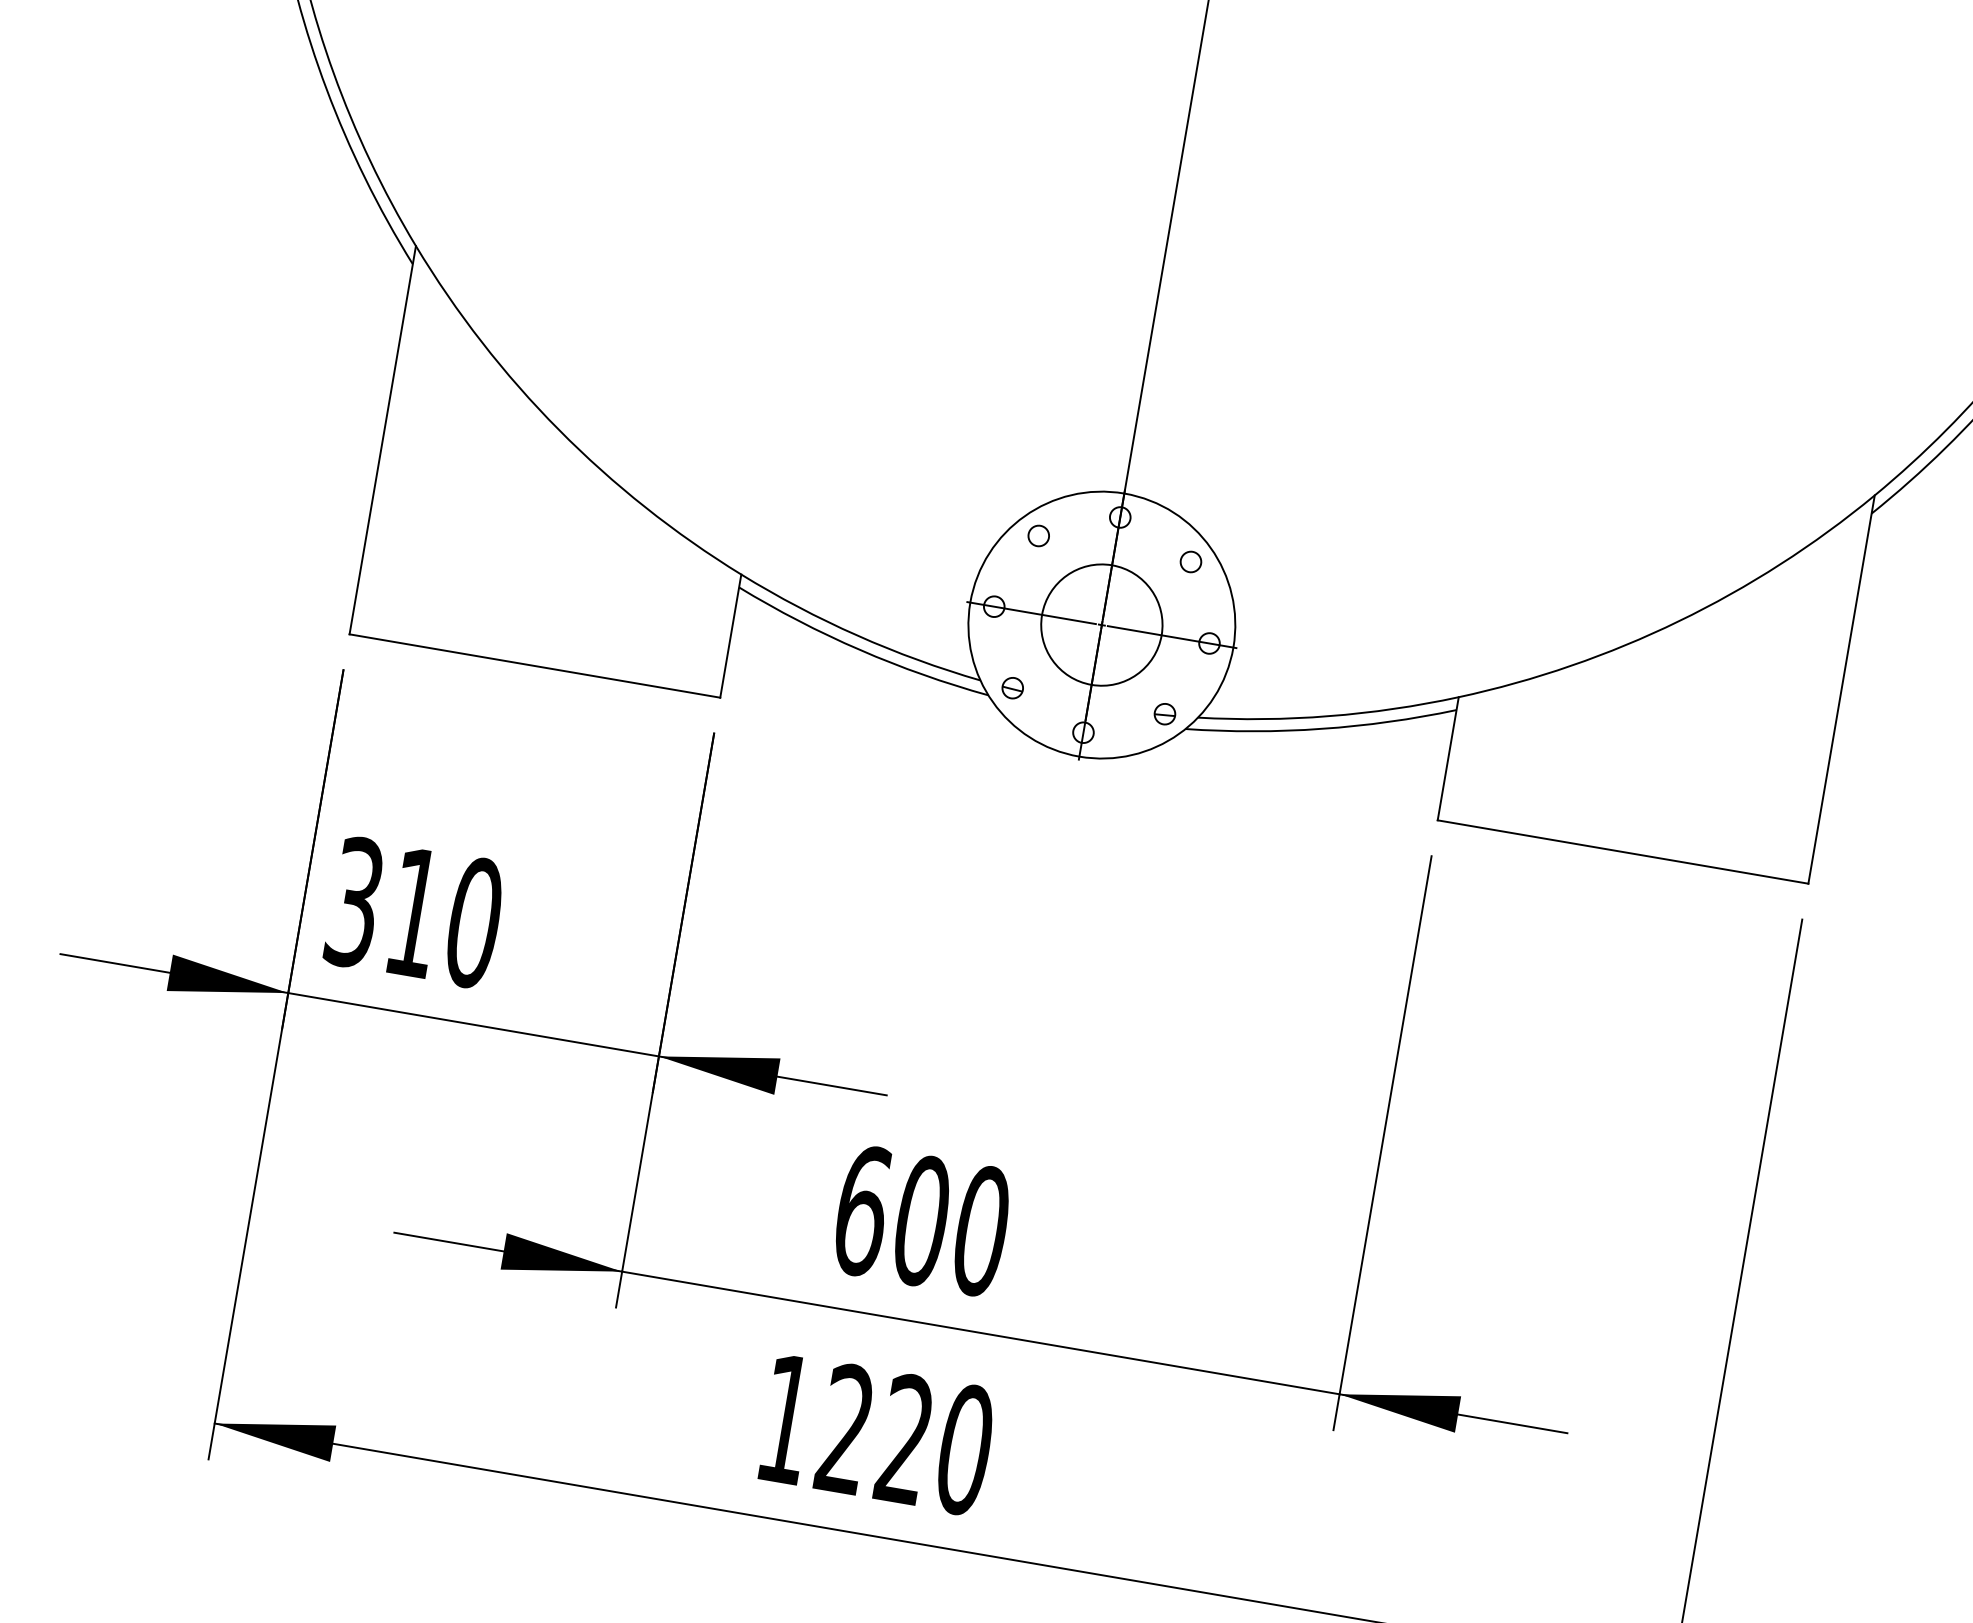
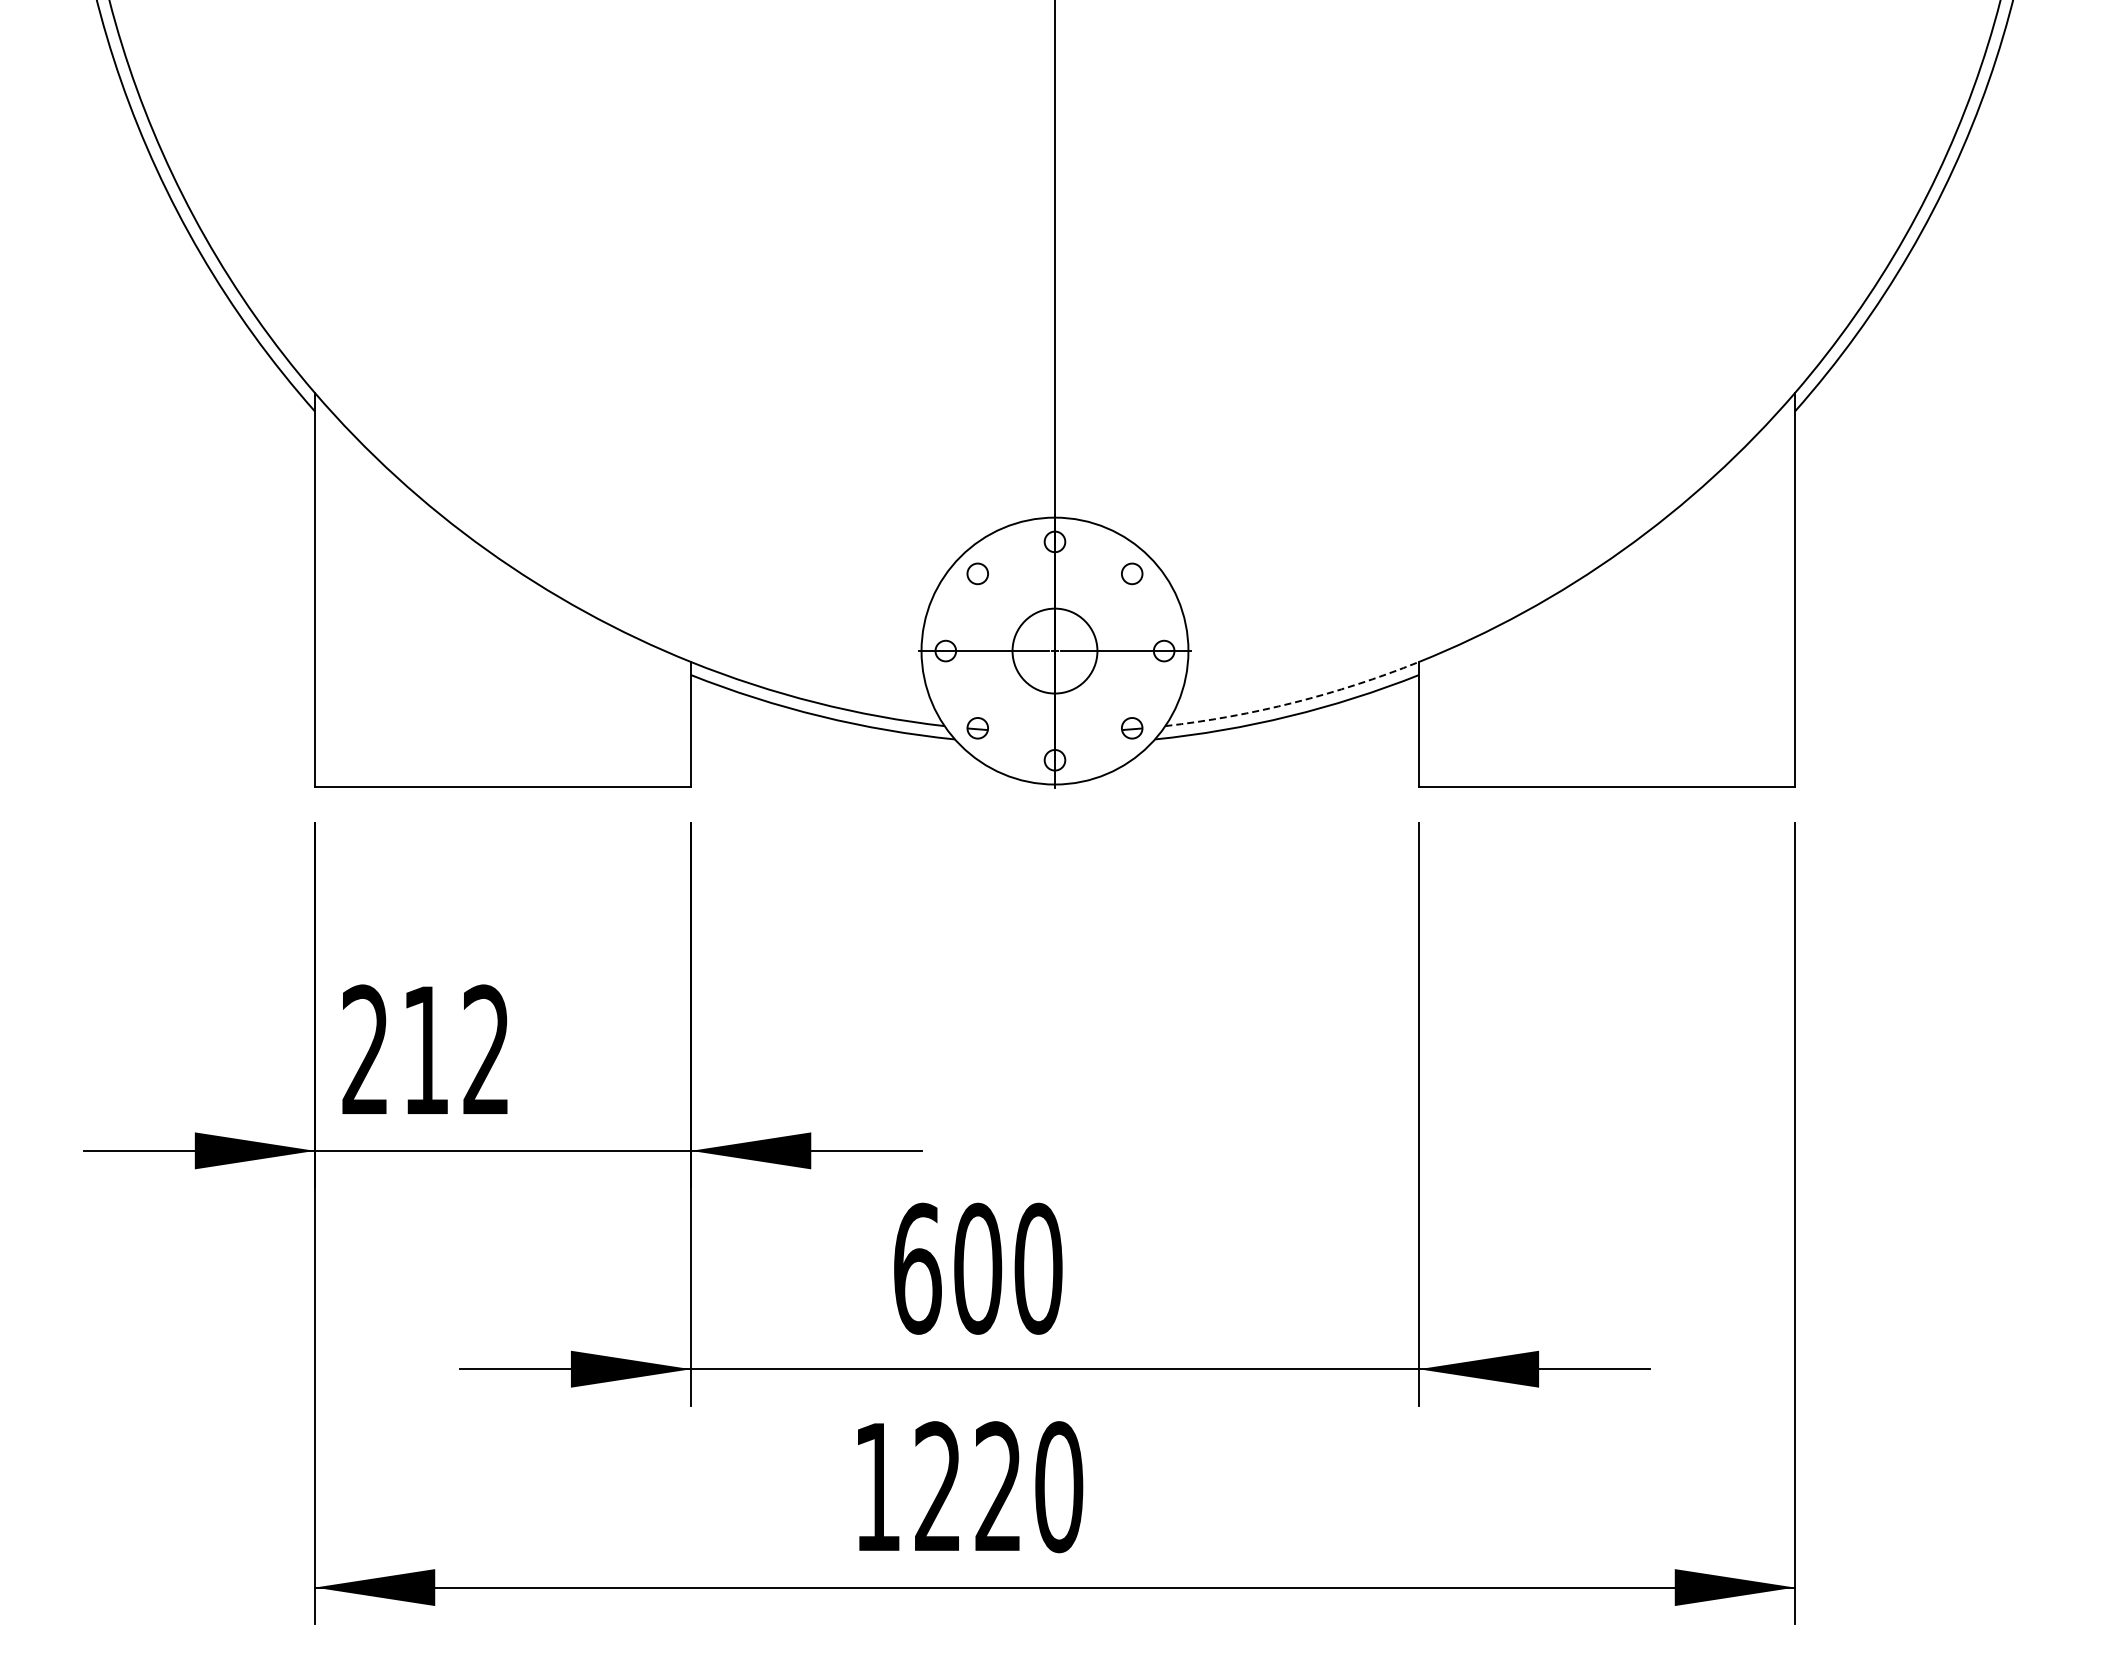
circle: (1101, 624) -> (1054, 650), size x0.7
arc: (1329, 716) -> (1294, 702), solid -> dashed
text: (415, 912) -> (426, 1050), 310 -> 212

